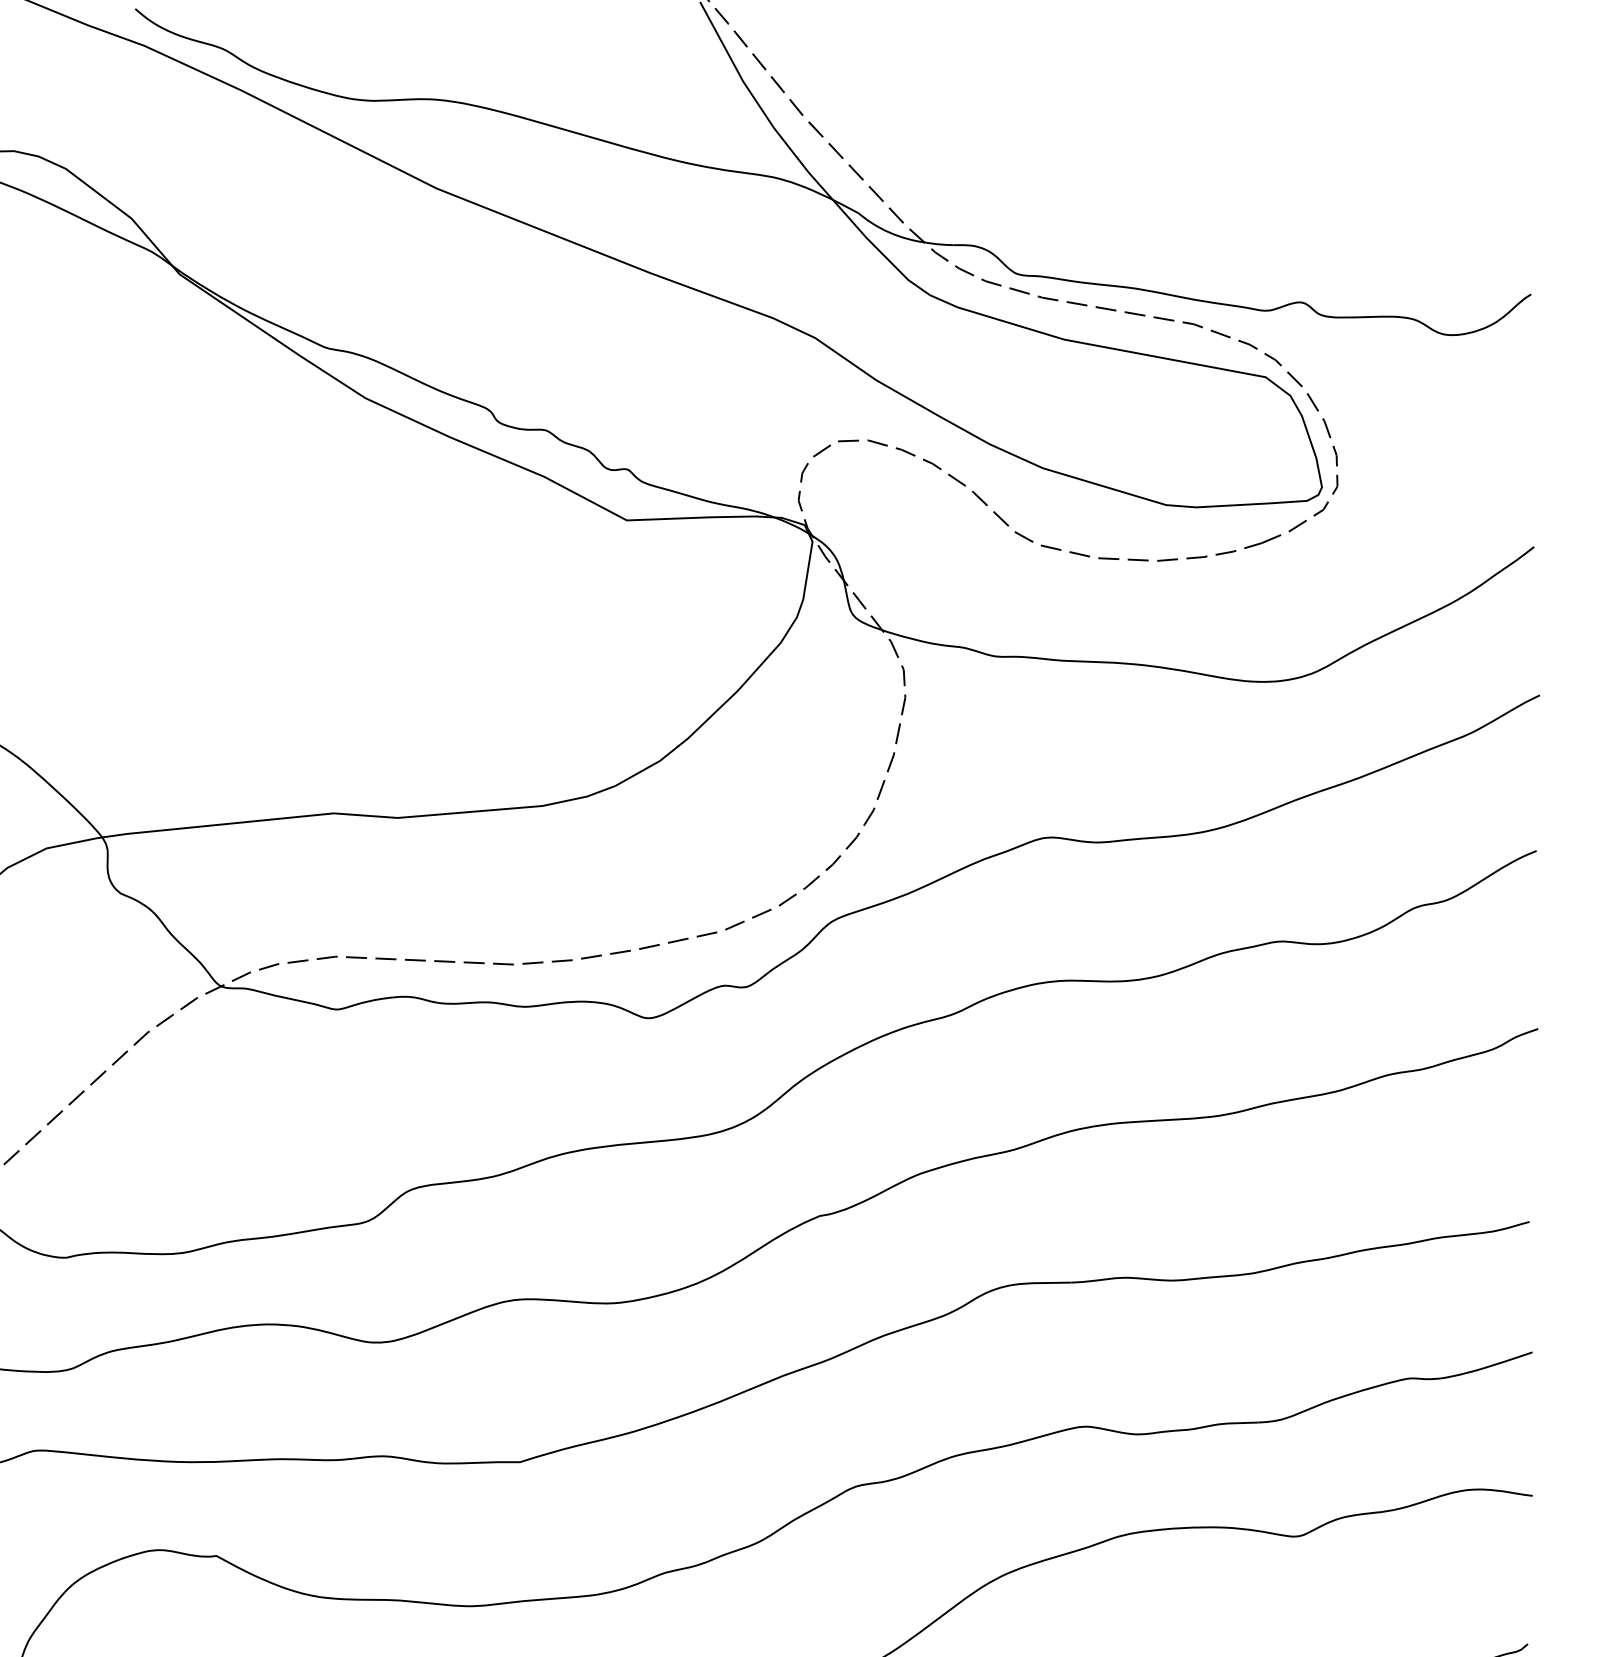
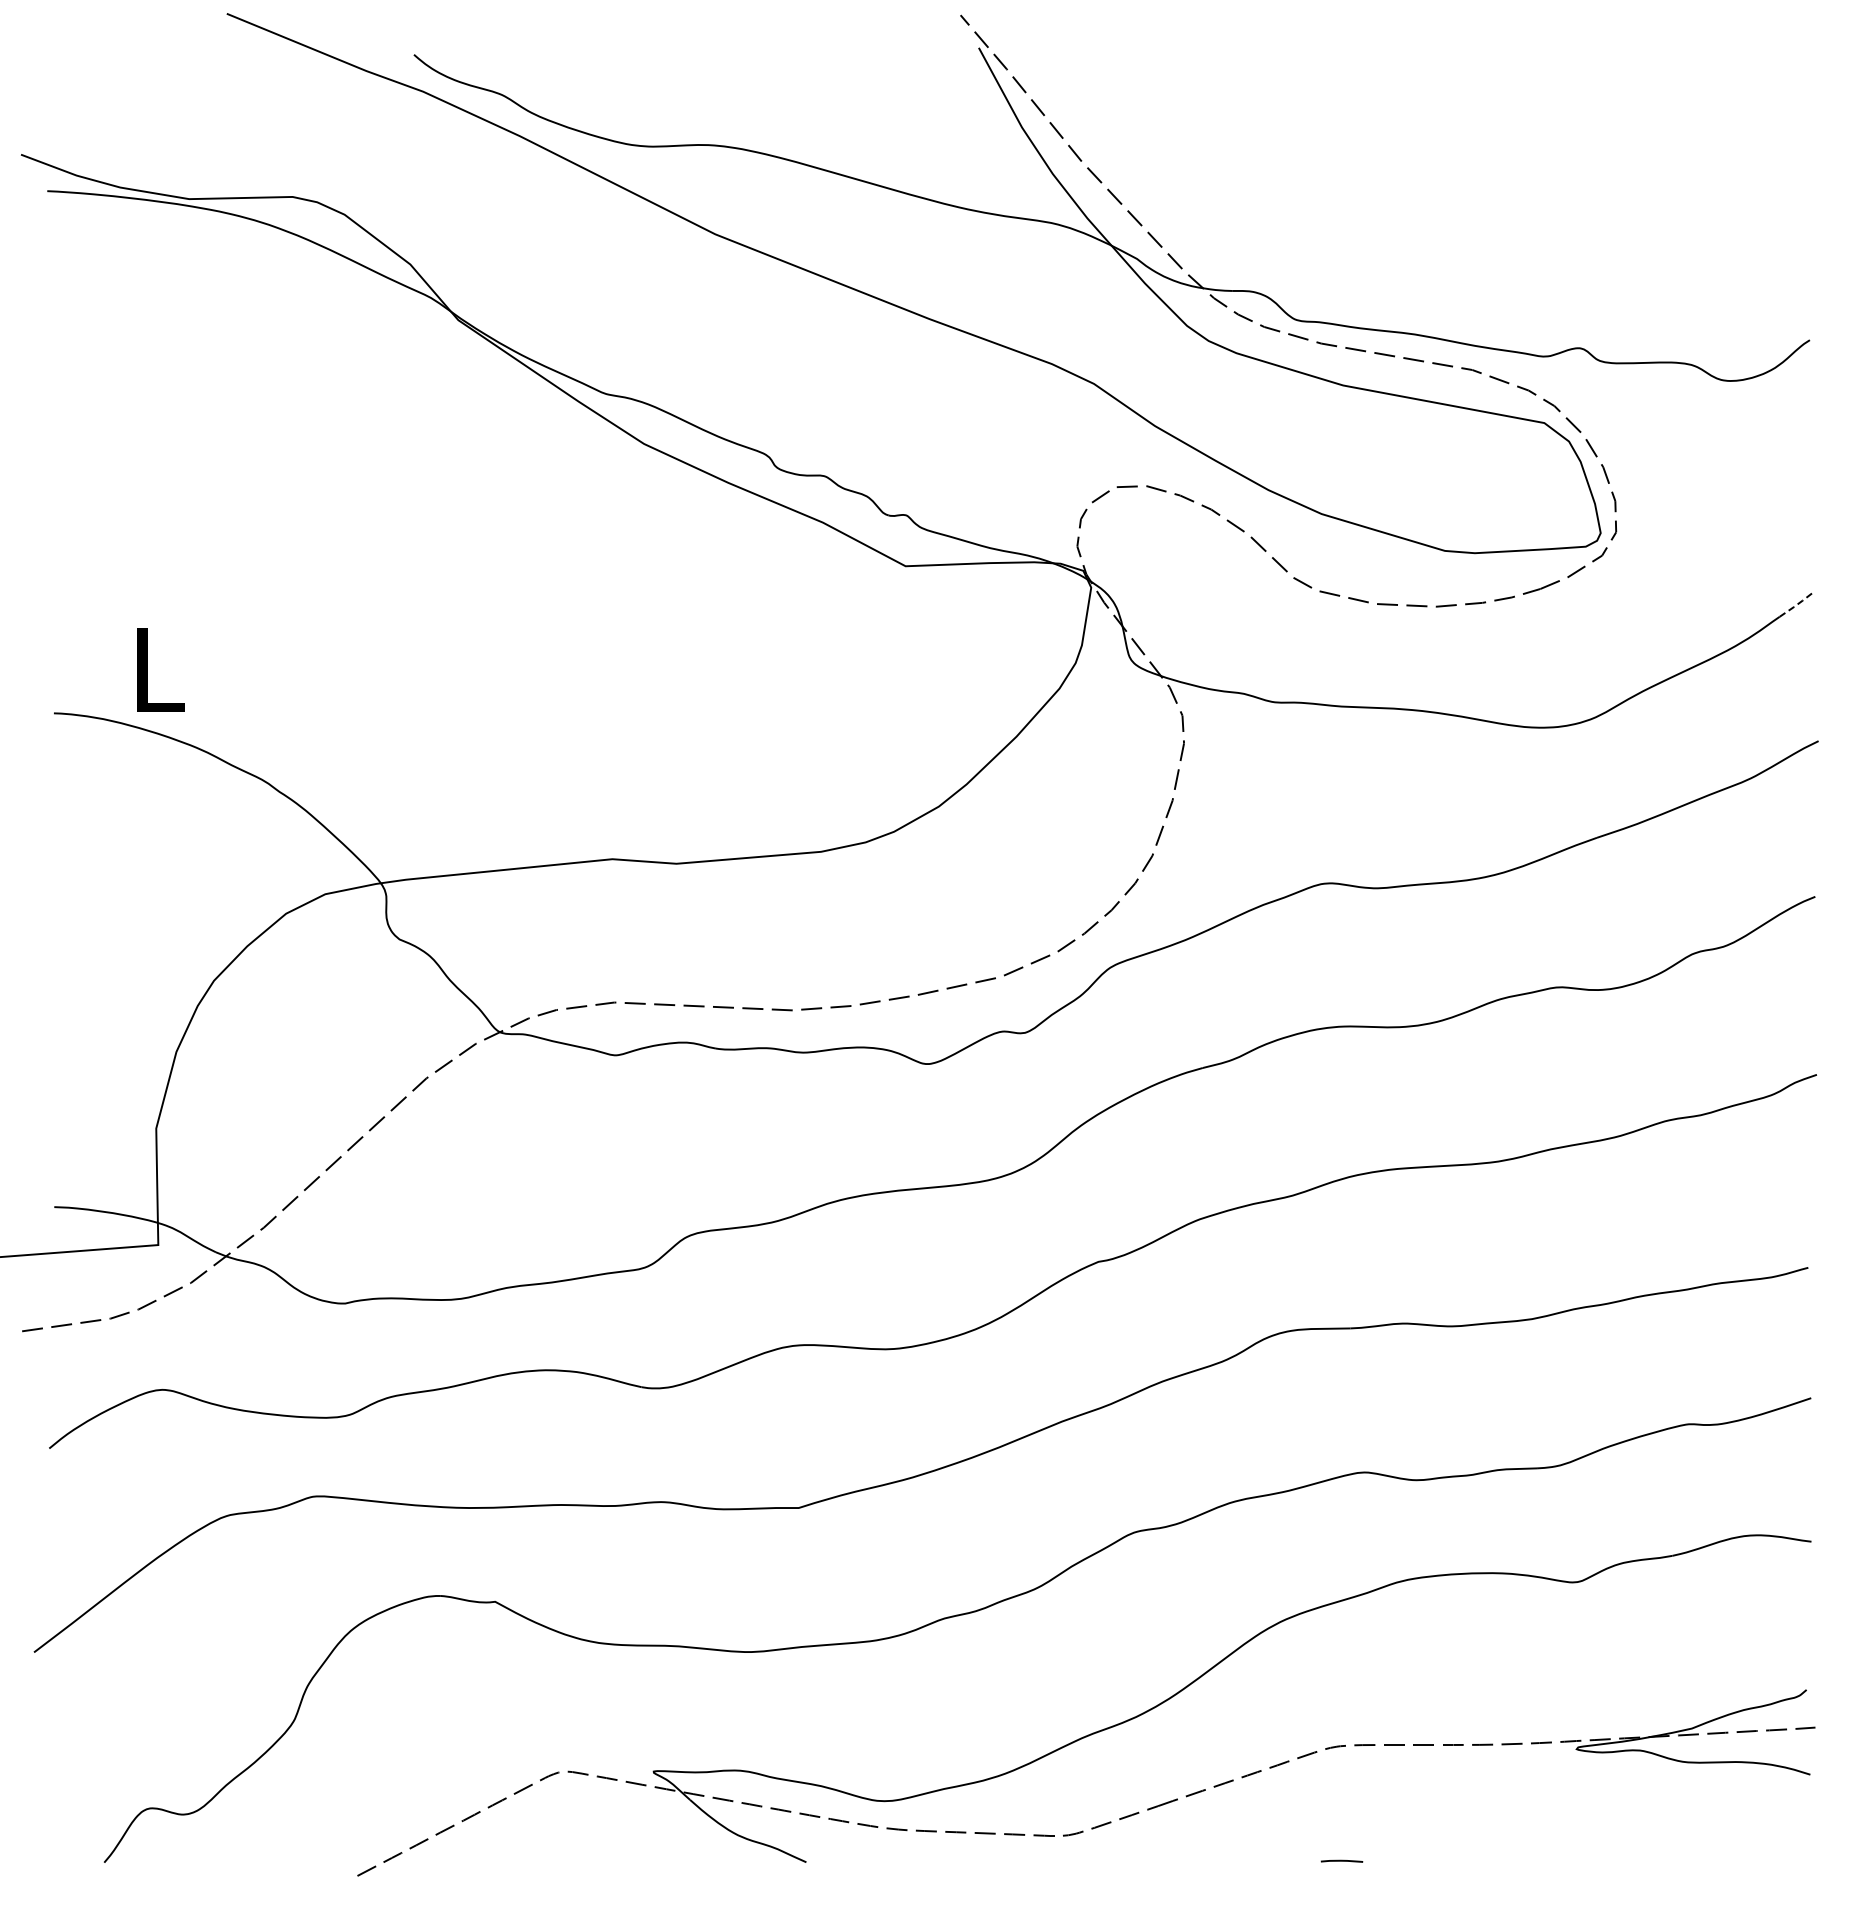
line: (1517, 559) -> (1796, 605), solid -> dashed

